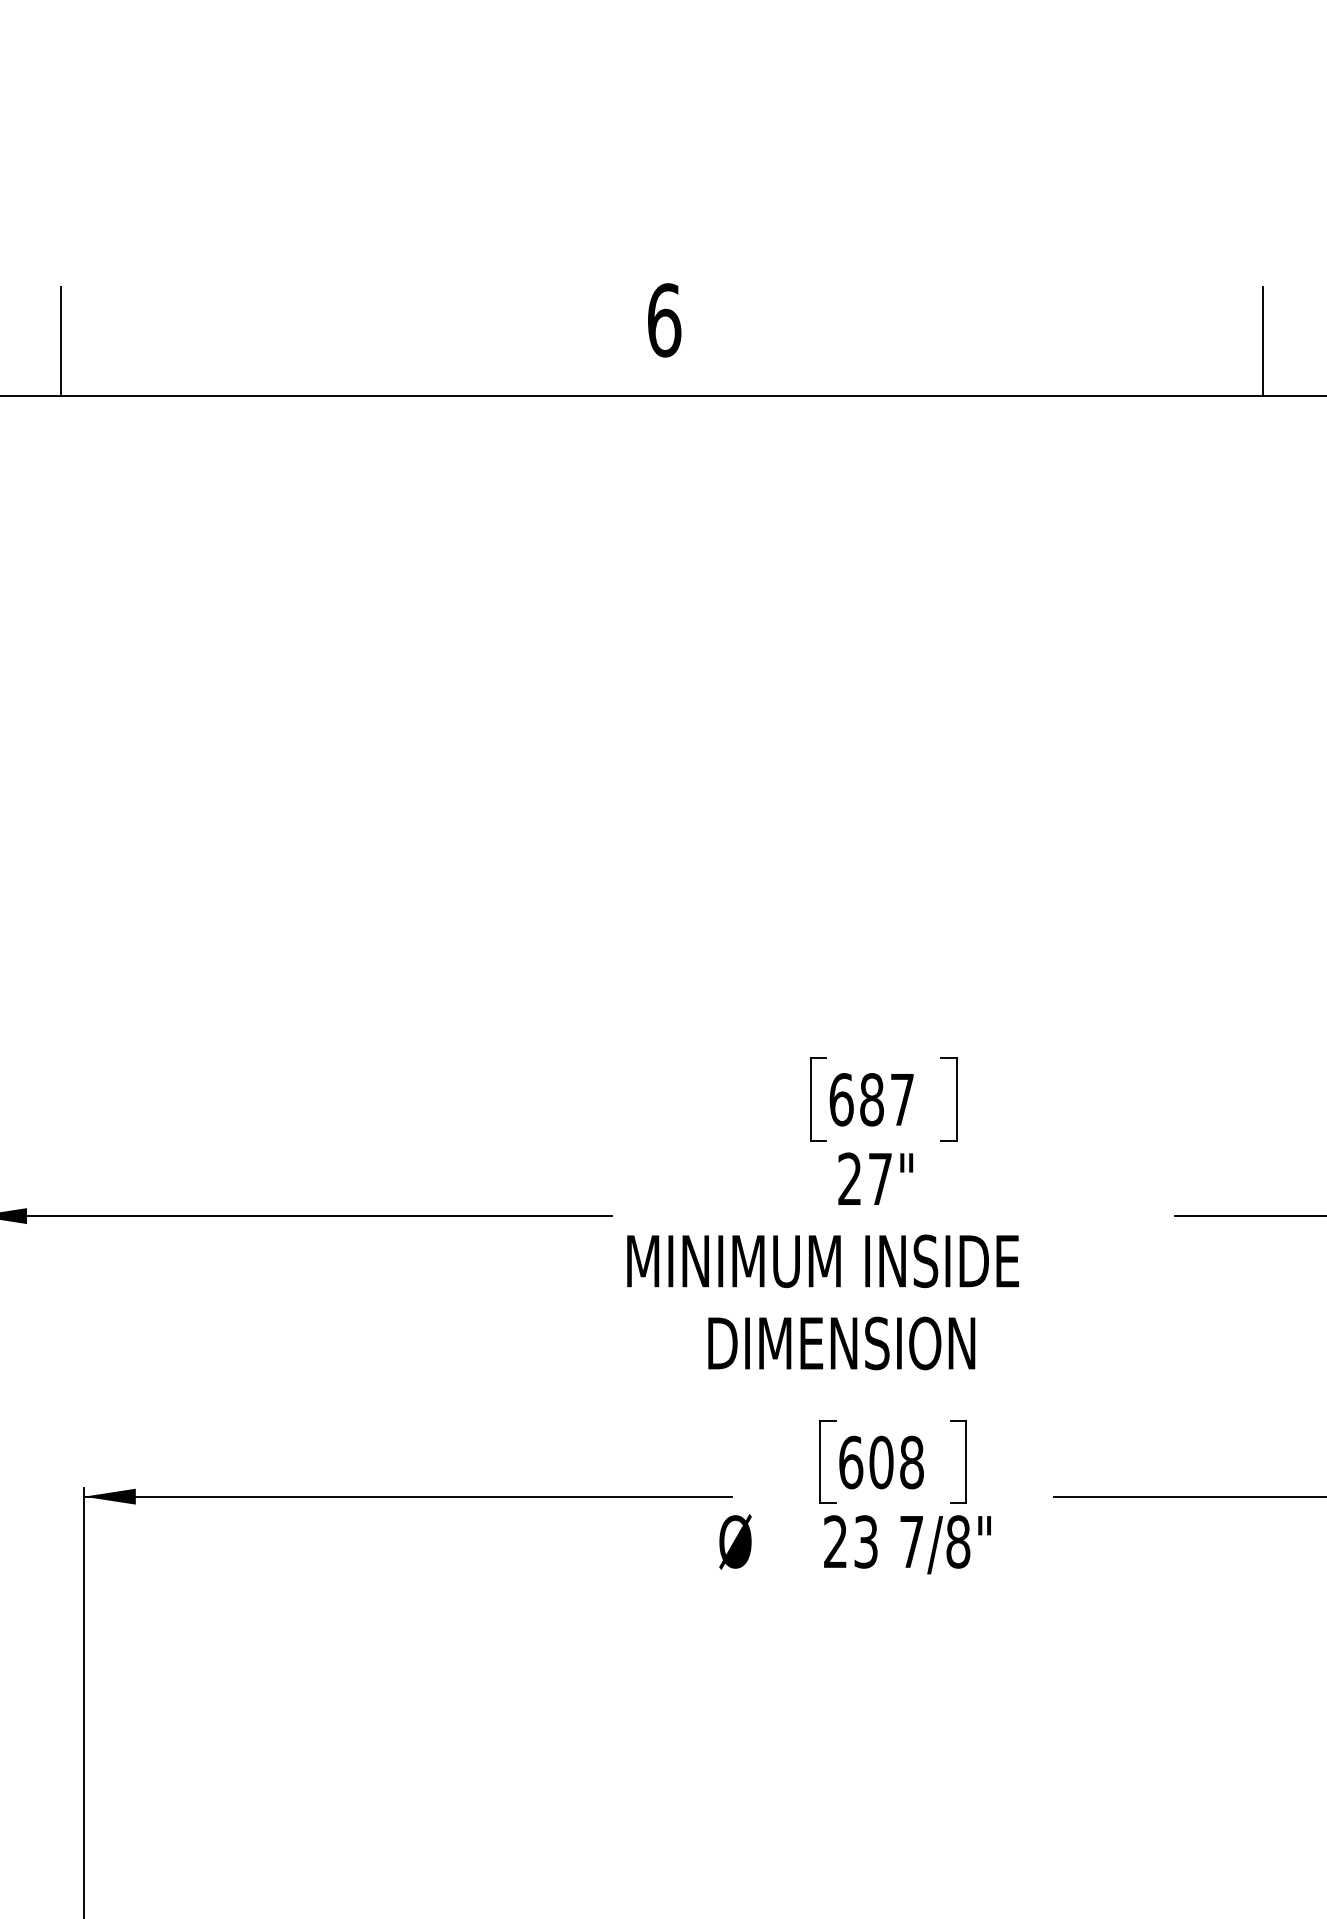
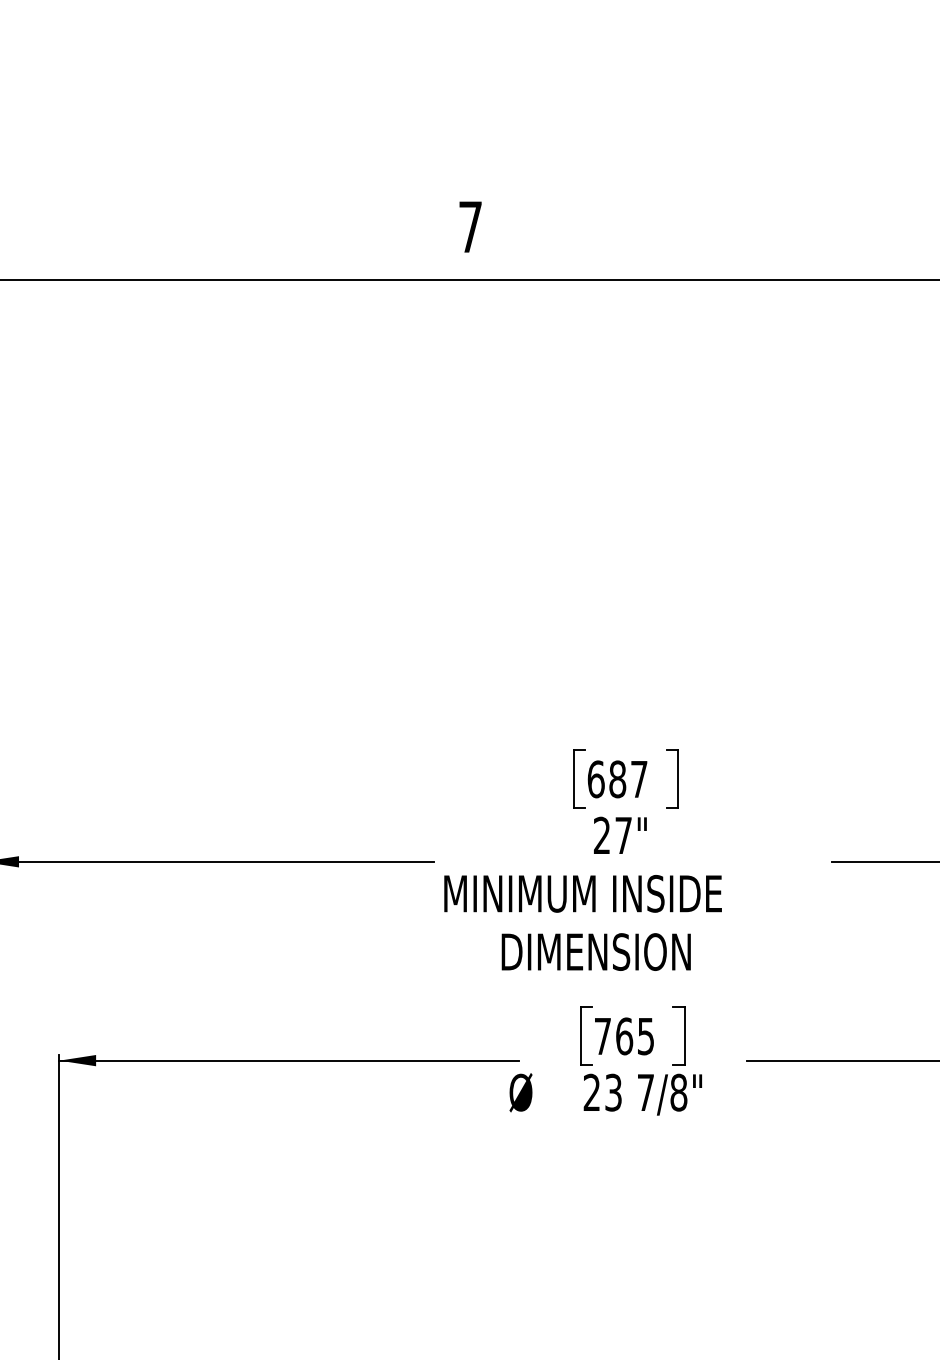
text: (664, 319) -> (470, 226), 6 -> 7
line: (61, 340) -> (43, 241), removed
line: (1262, 340) -> (894, 241), removed
text: (881, 1462) -> (624, 1036), 608 -> 765

